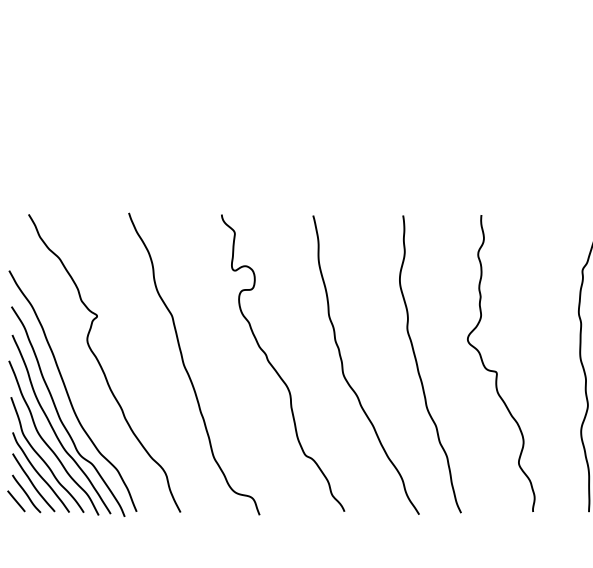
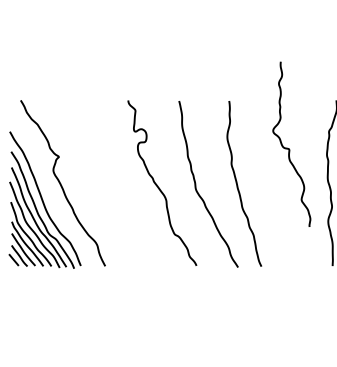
curve: (186, 365) -> (108, 184), removed
curve: (497, 370) -> (289, 148), moved

